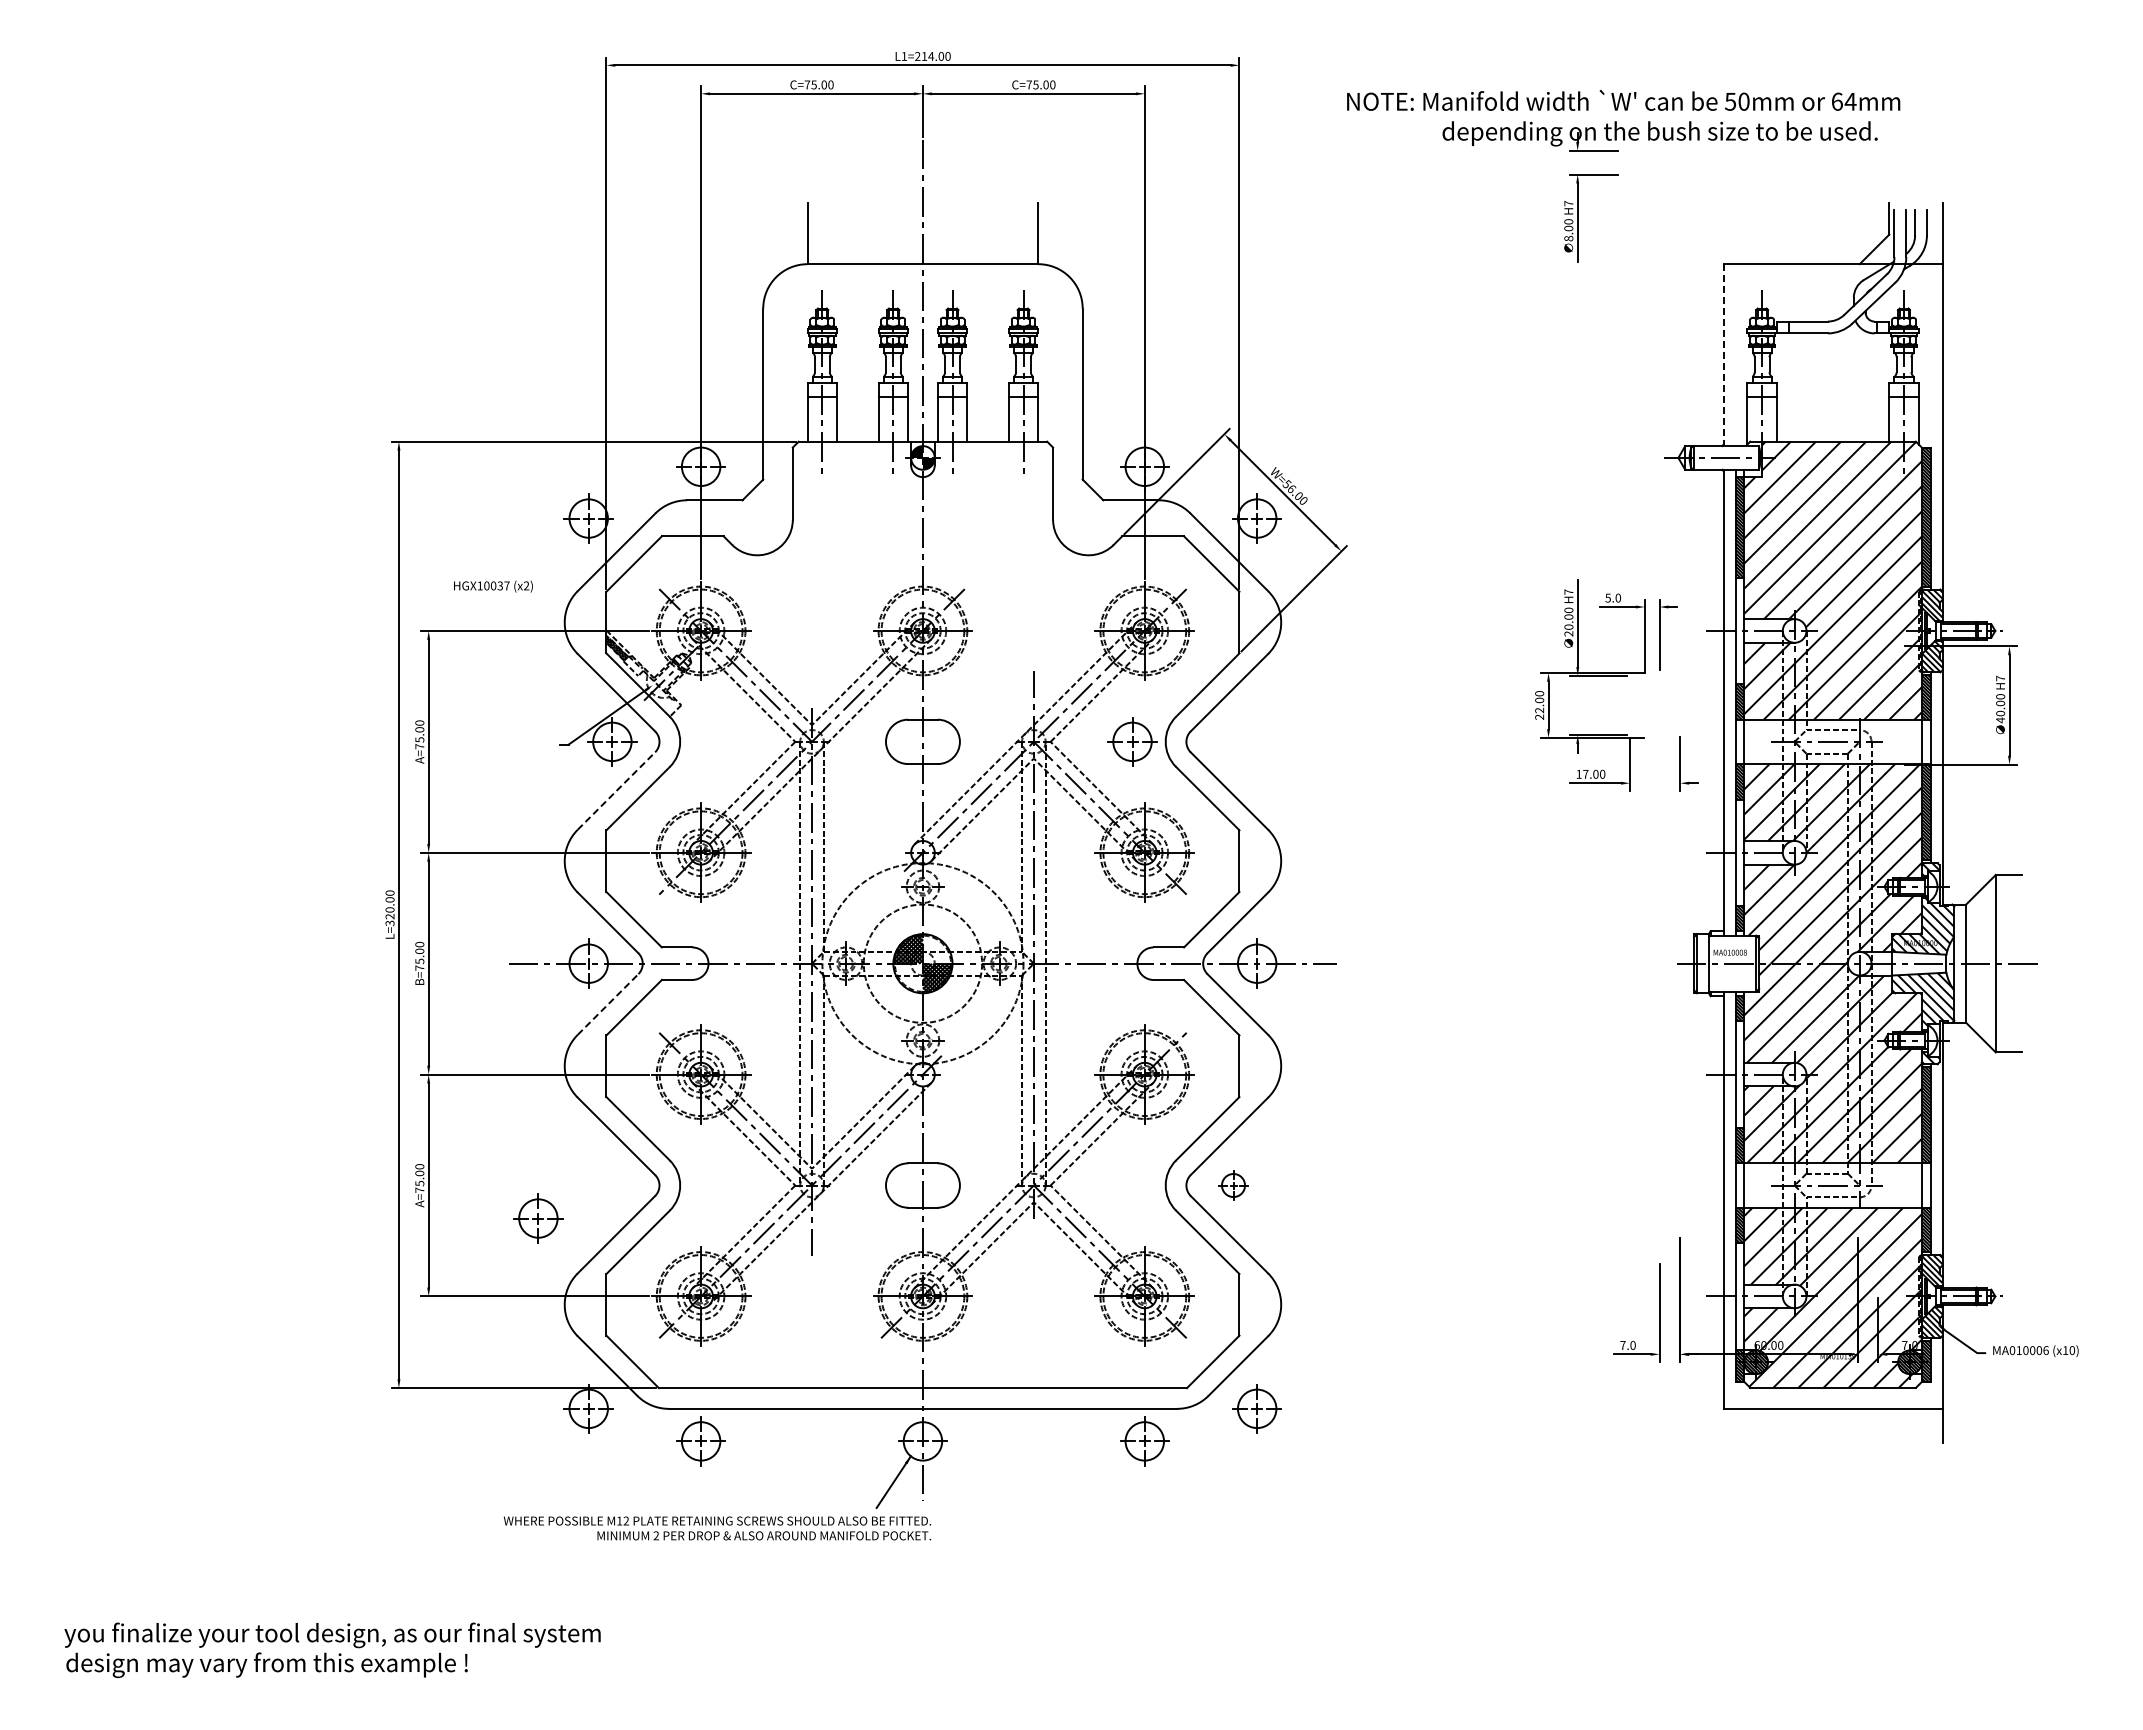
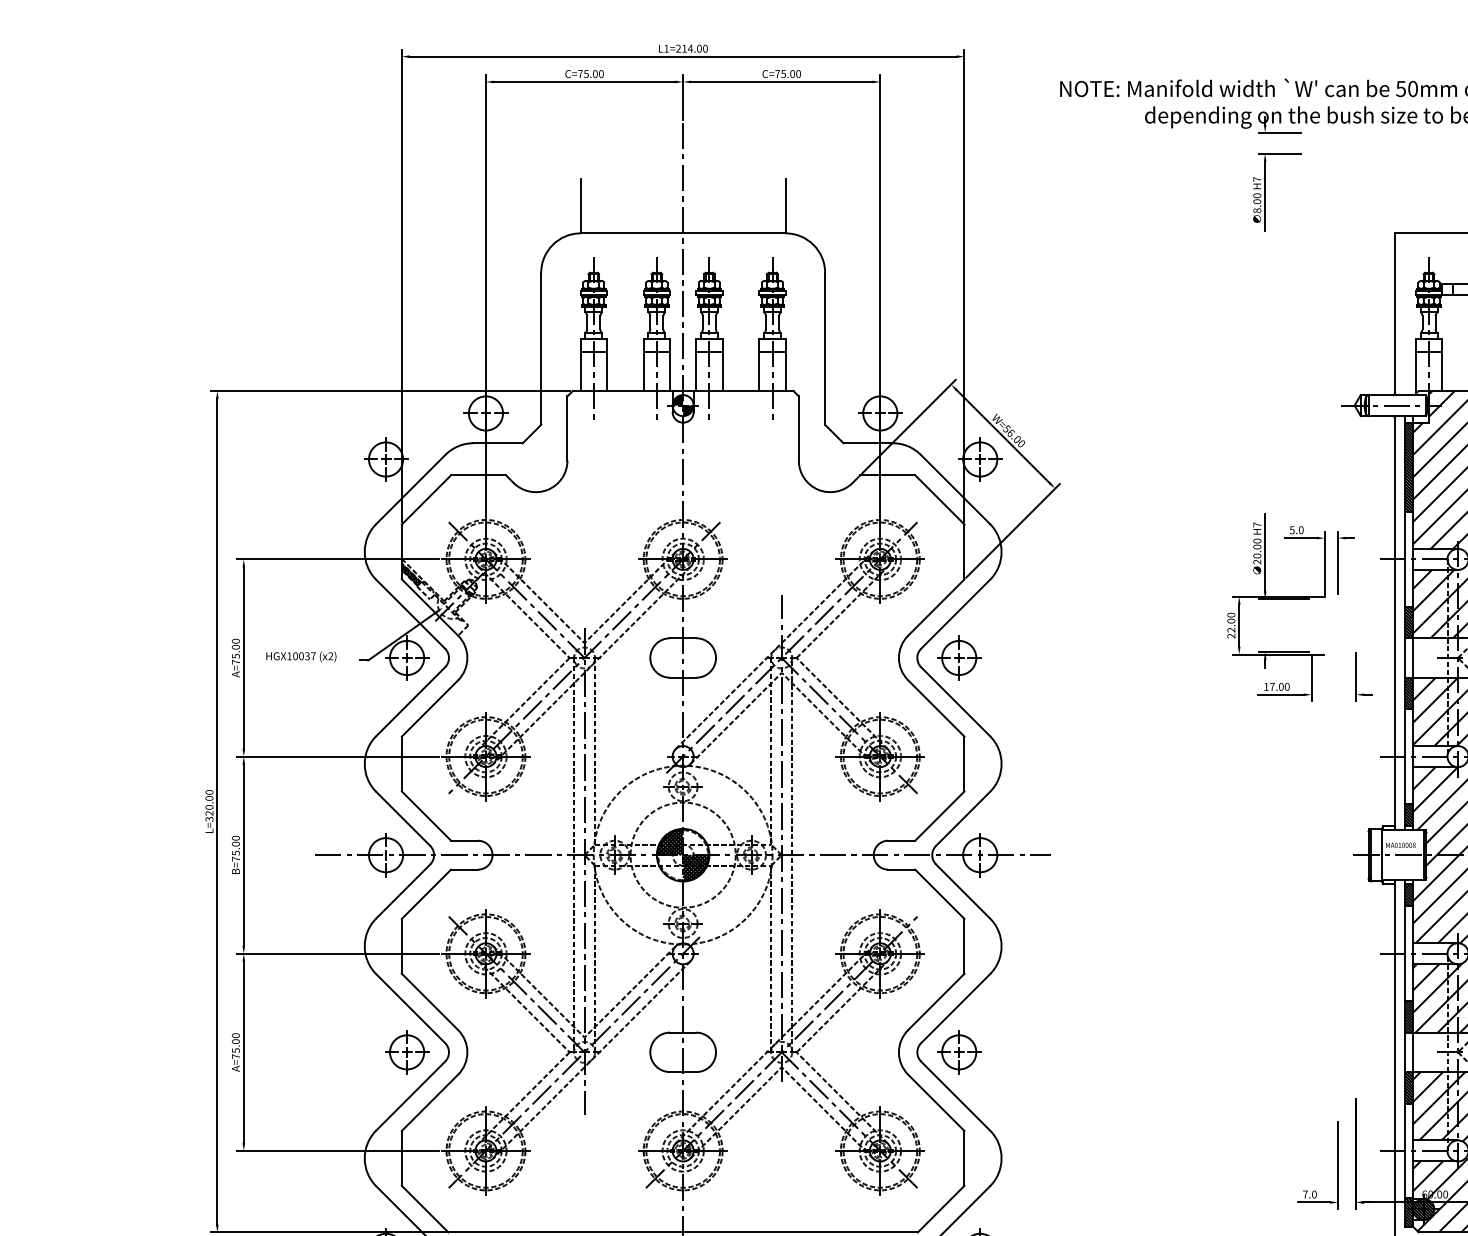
line: (1723, 355) -> (1394, 314), dashed -> solid
text: (493, 586) -> (301, 656), moved
part: (1132, 741) -> (959, 657), moved
line: (616, 791) -> (410, 702), dashed -> solid
line: (608, 1004) -> (403, 891), dashed -> solid
part: (1233, 1185) -> (959, 1052), size x1.67
part: (538, 1218) -> (407, 1052), moved

